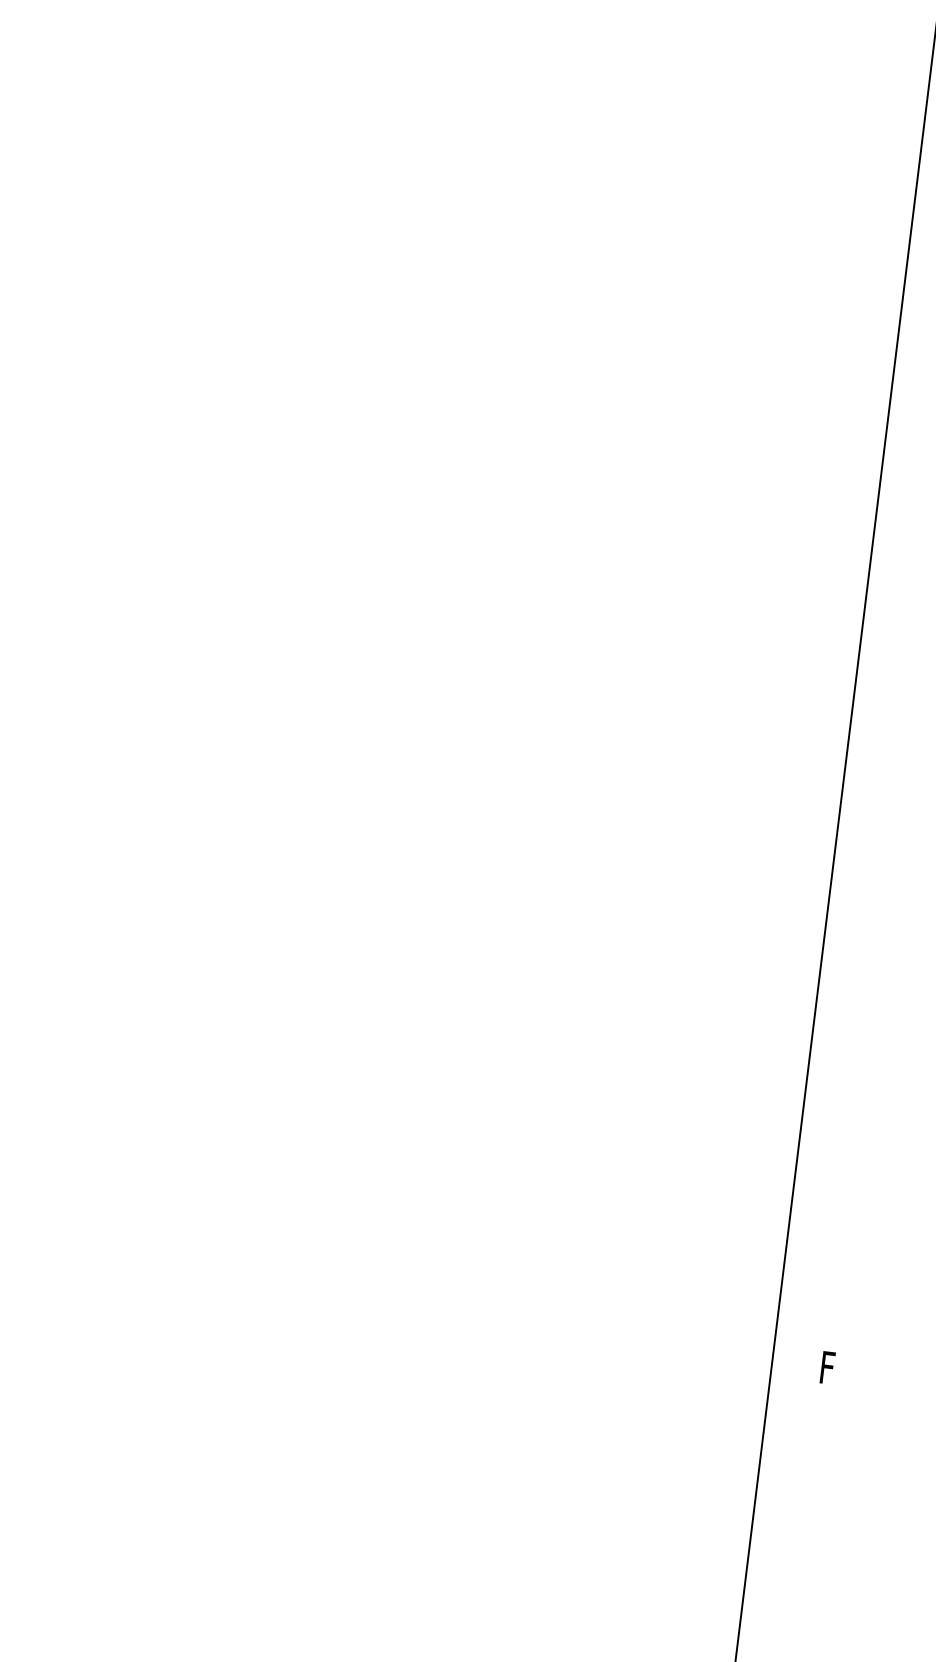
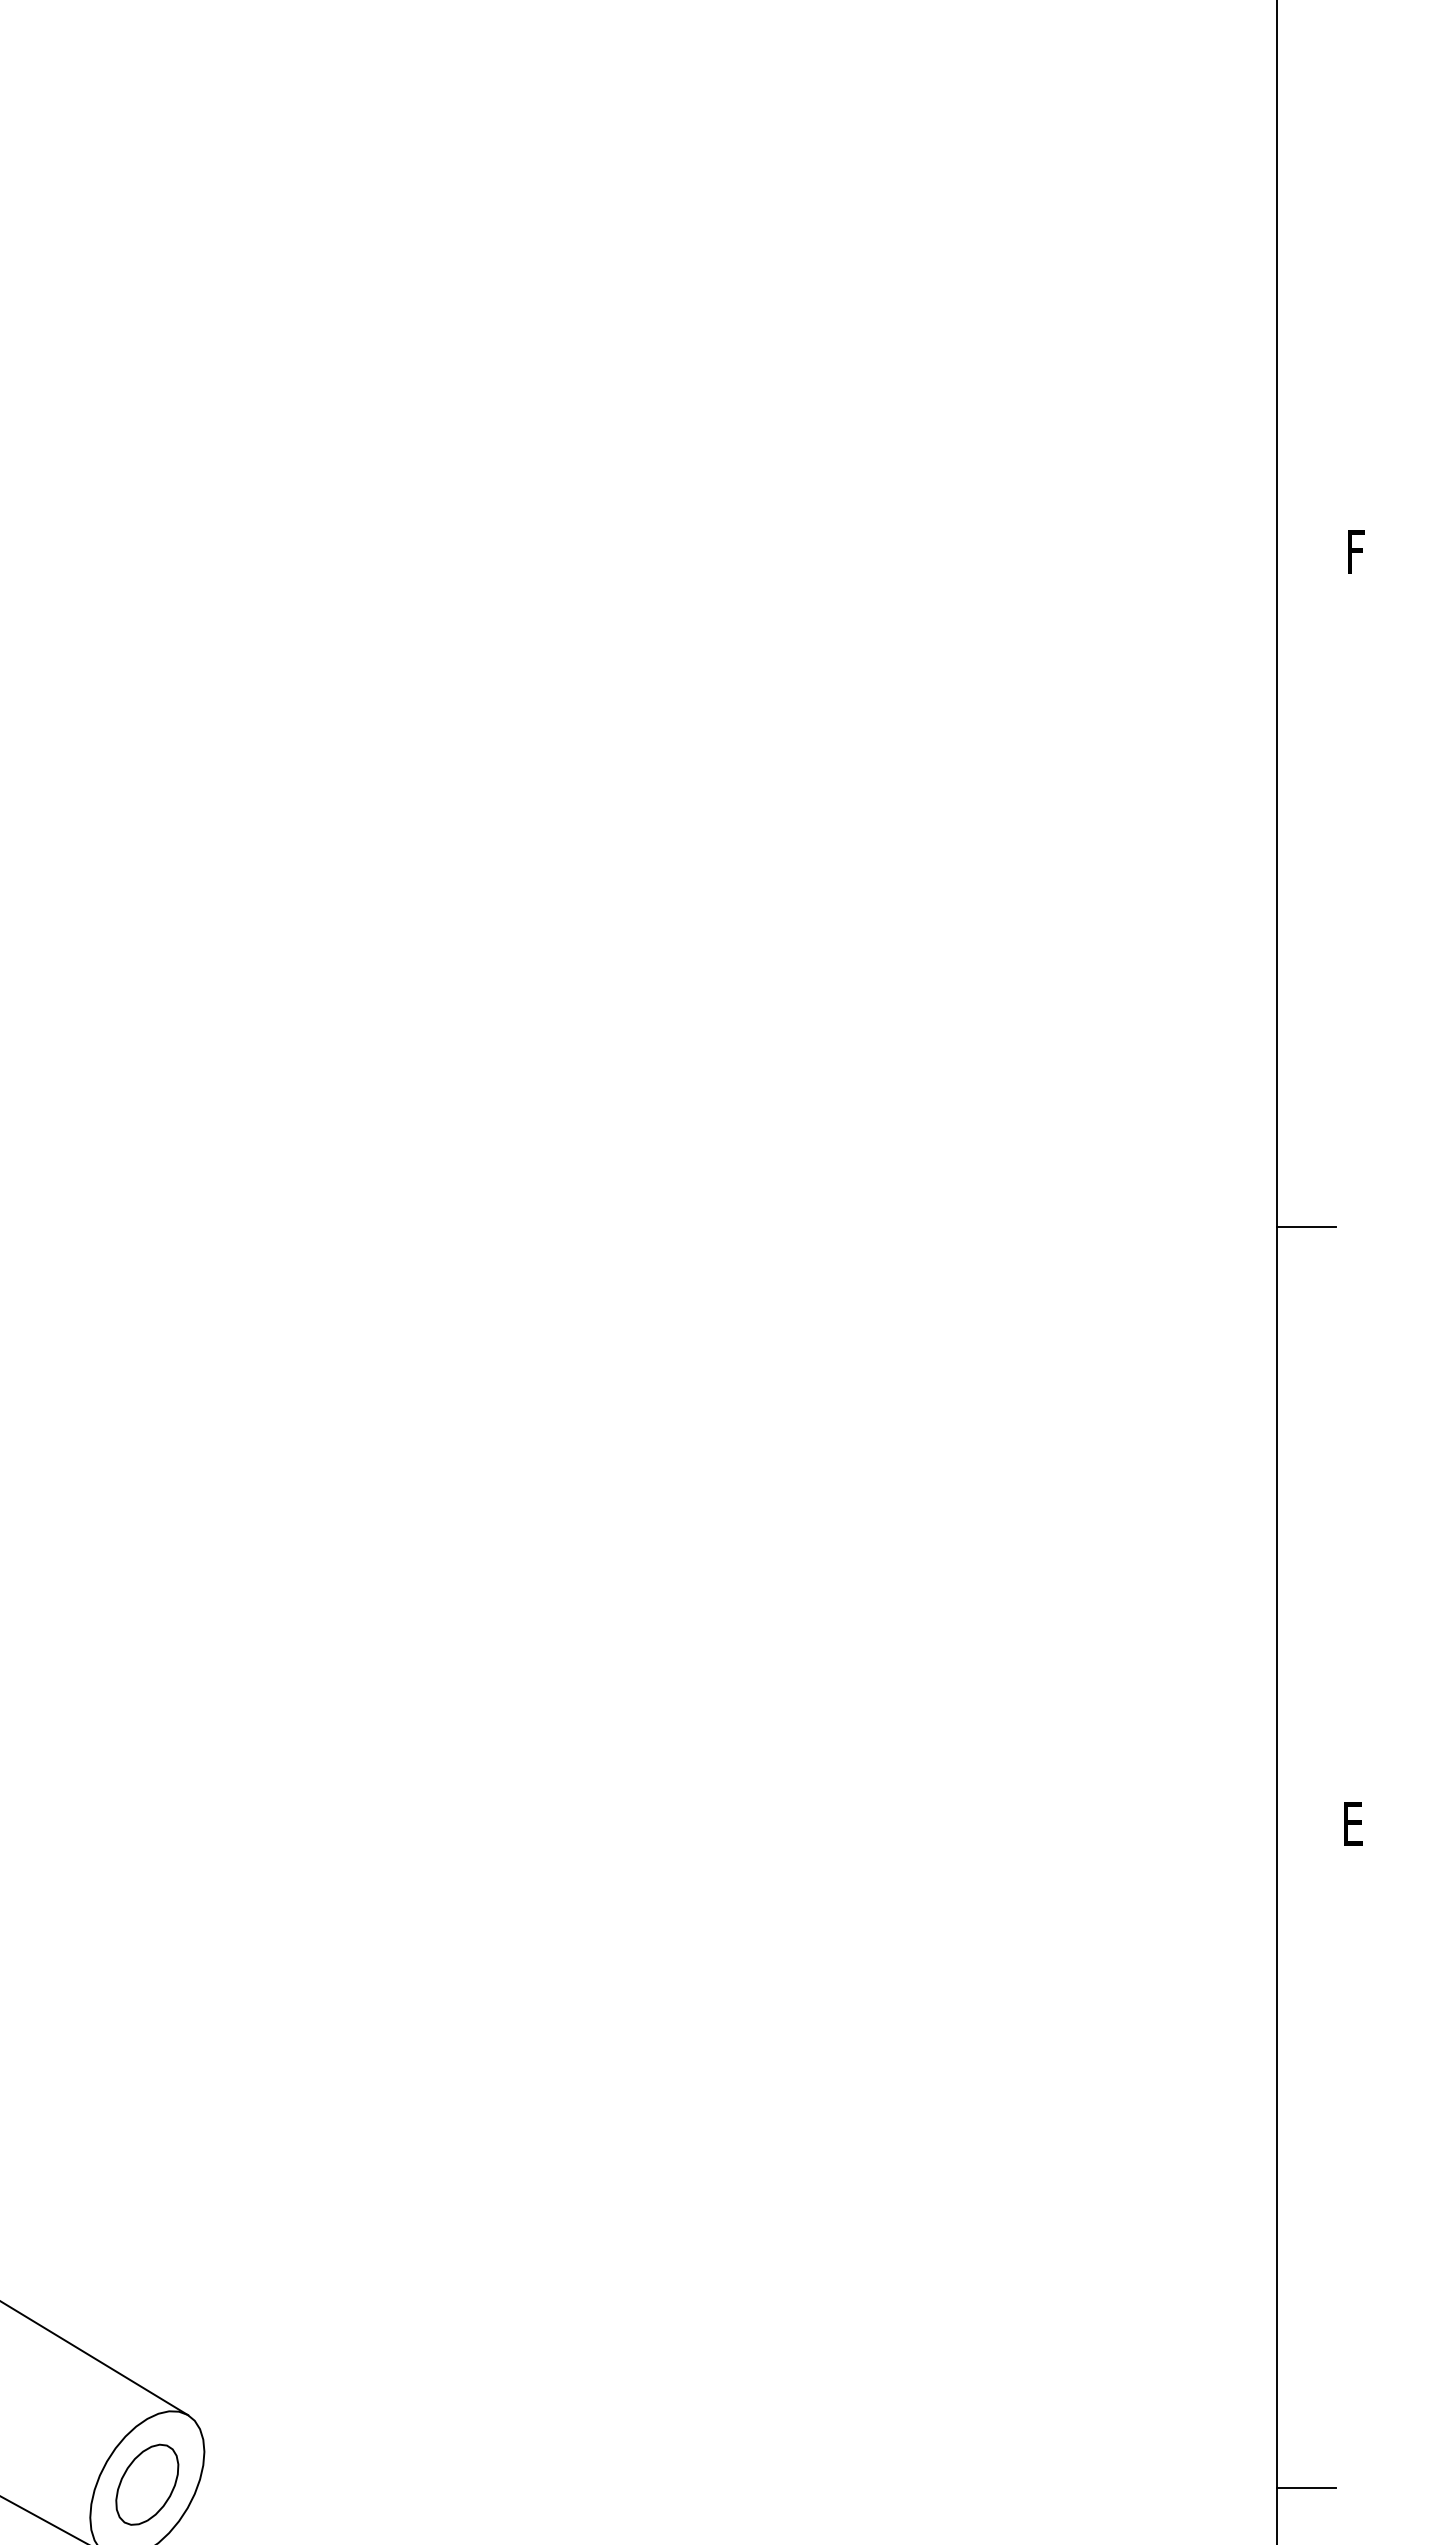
line: (848, 921) -> (1306, 1226), added
text: (830, 1367) -> (1355, 1823), F -> E

